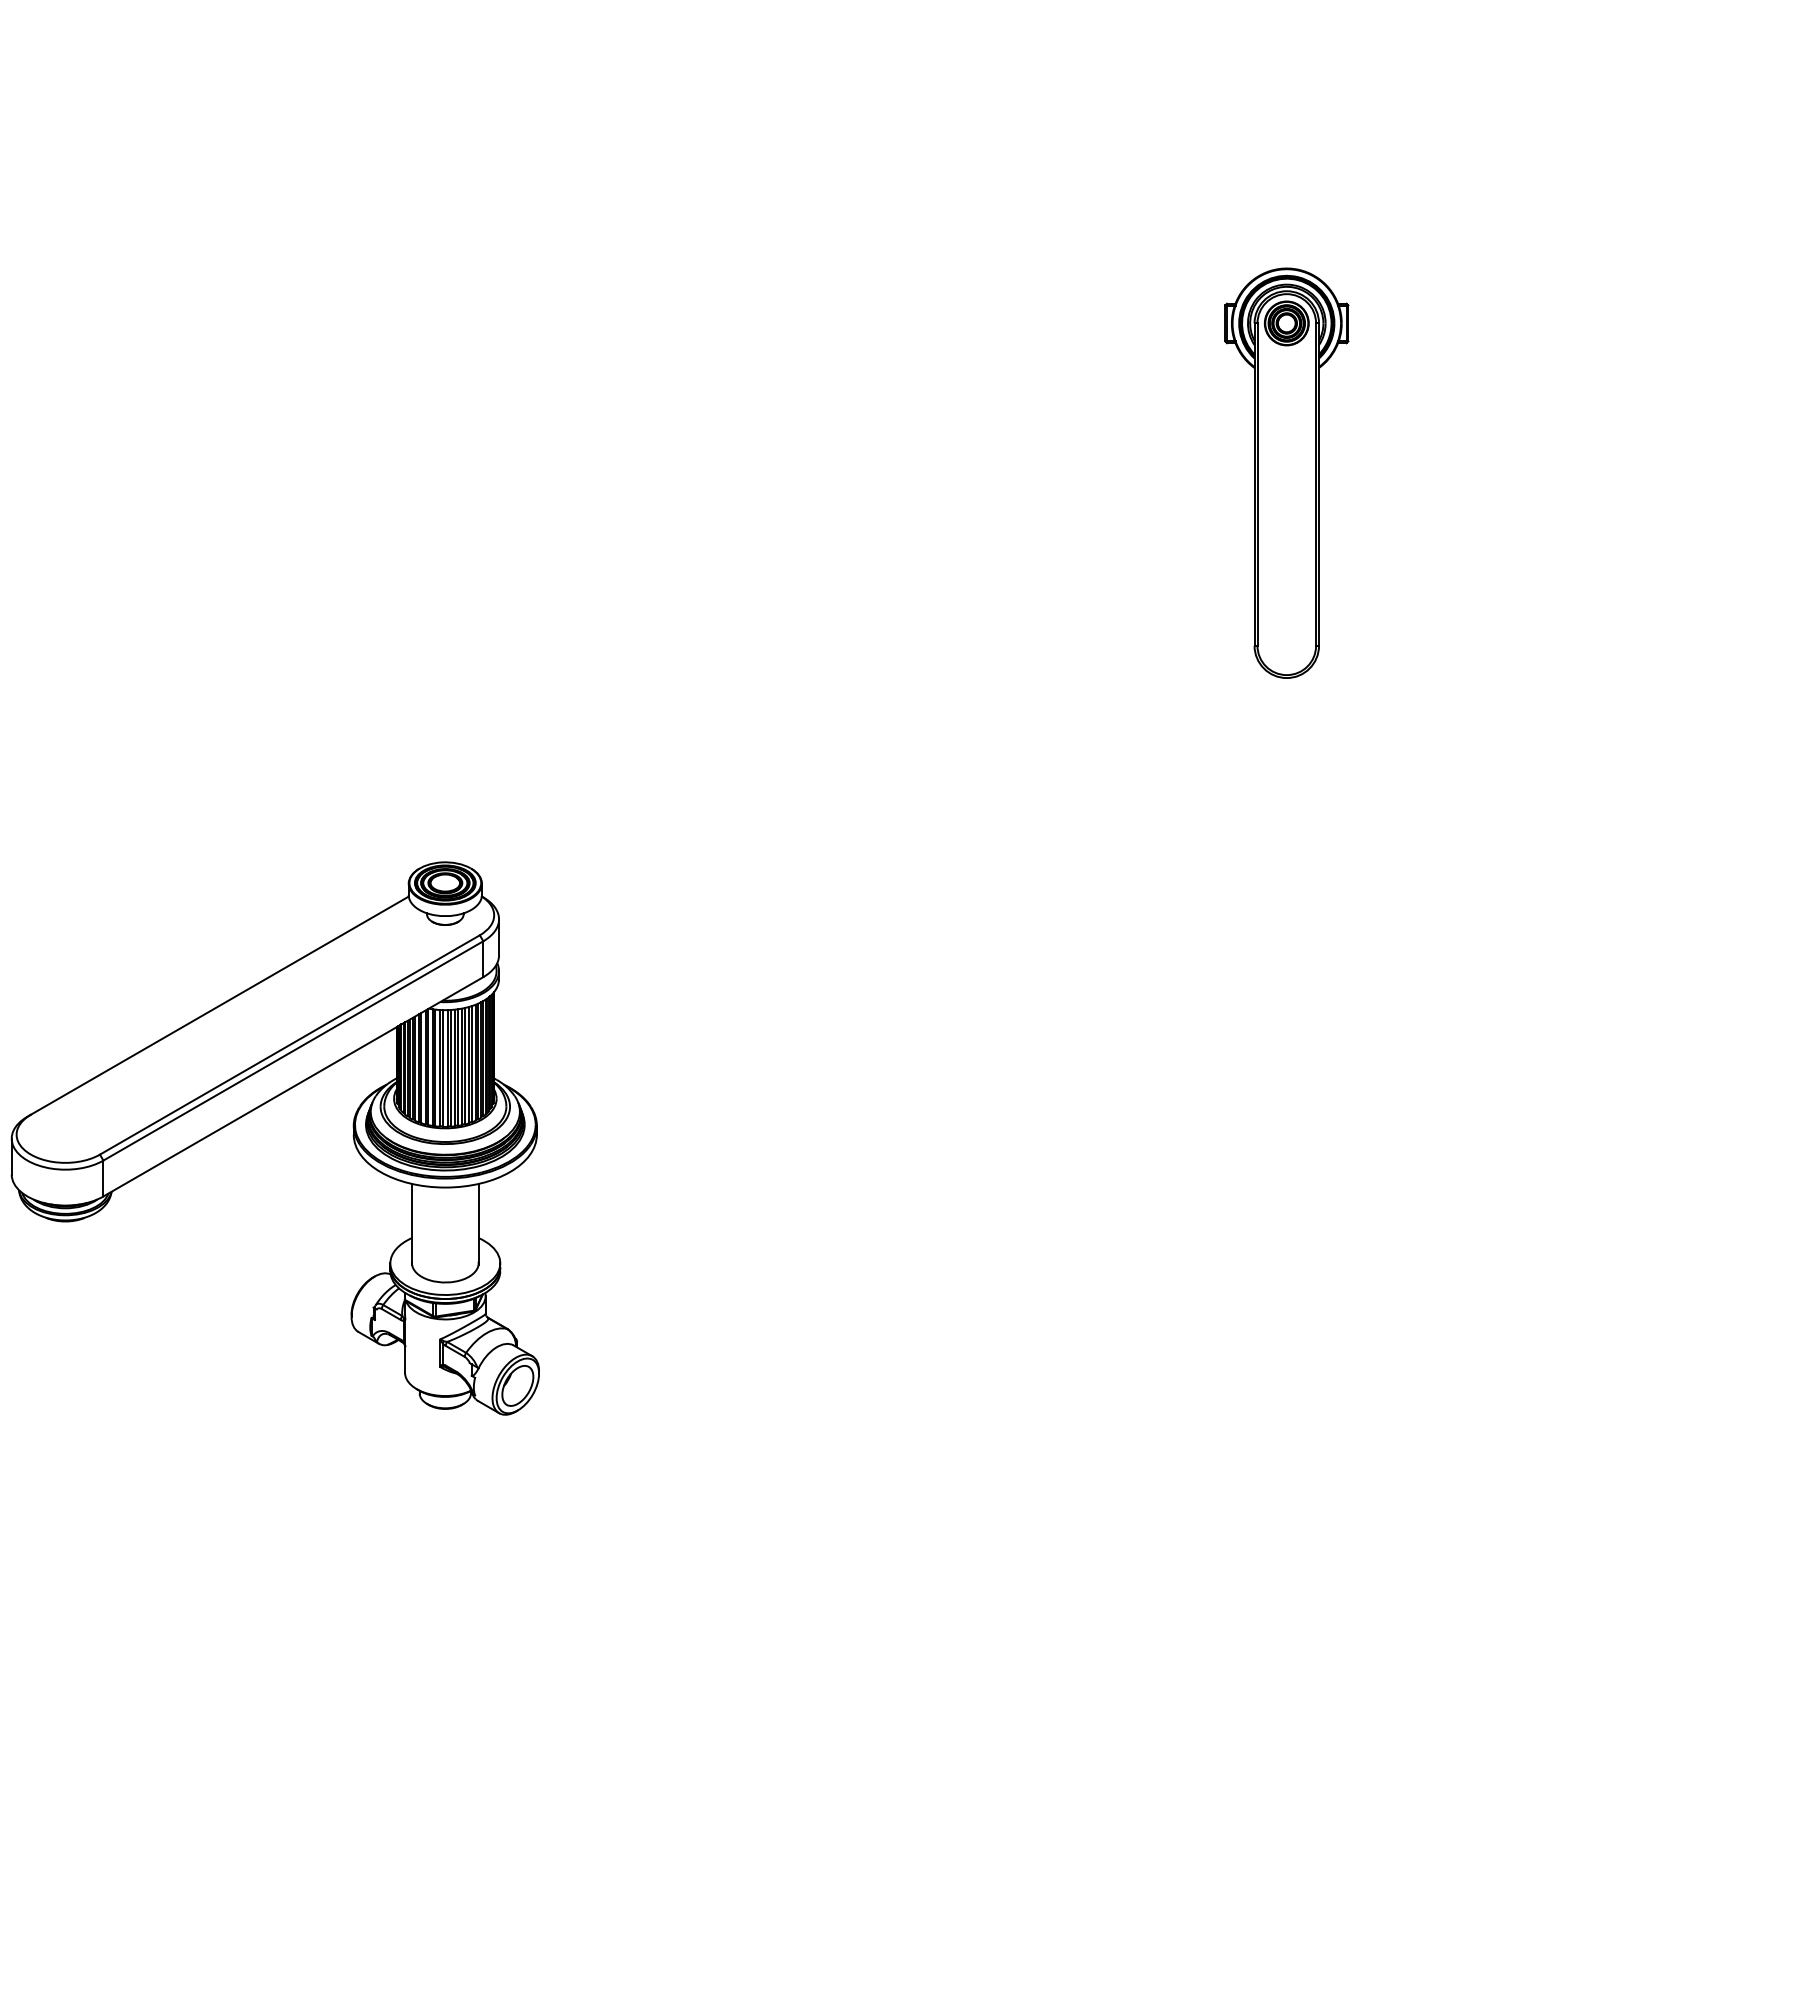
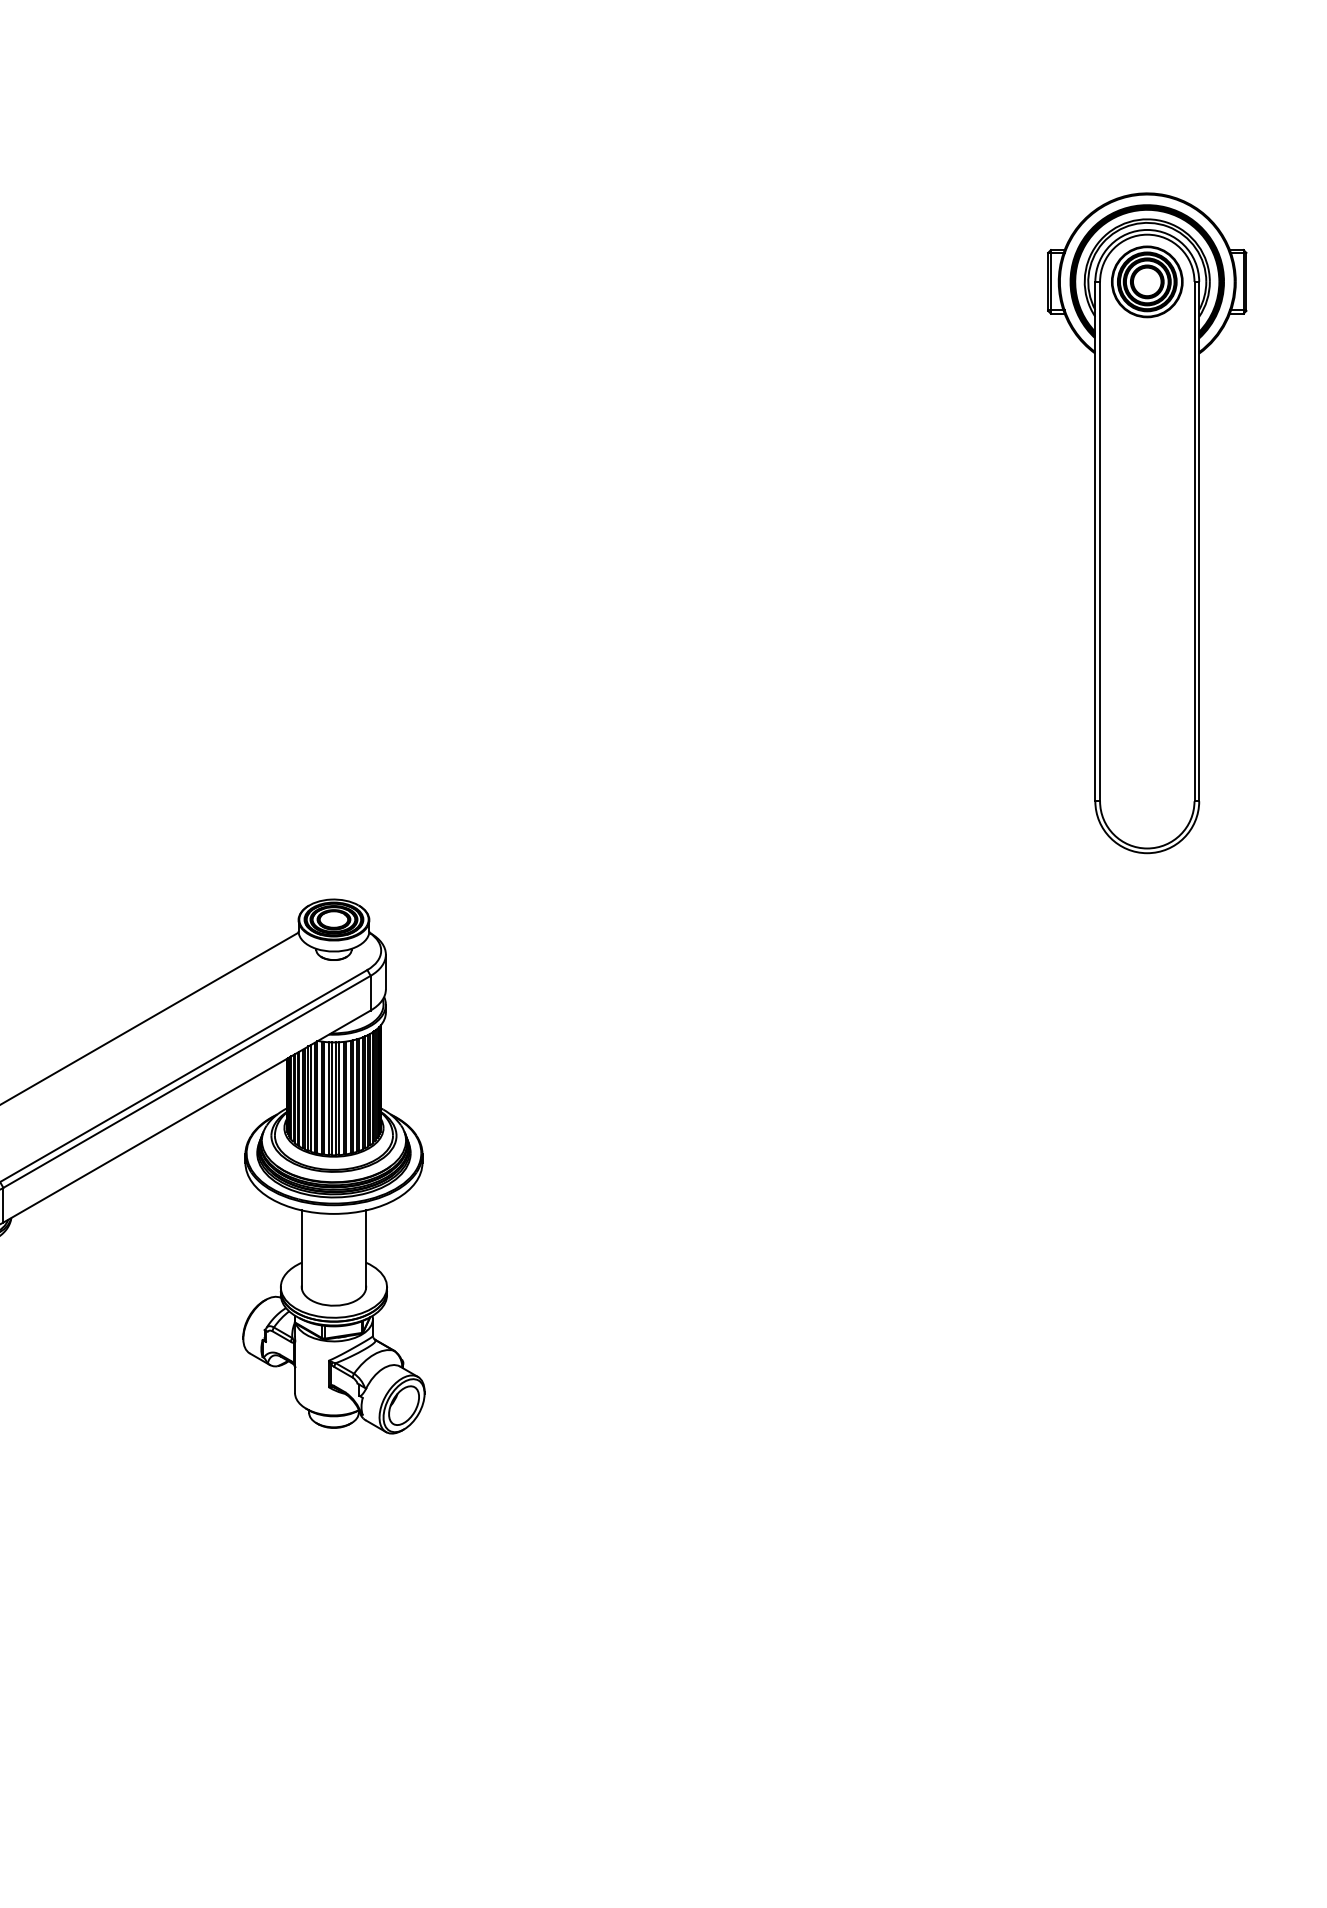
part: (1286, 473) -> (1147, 523), size x1.67

